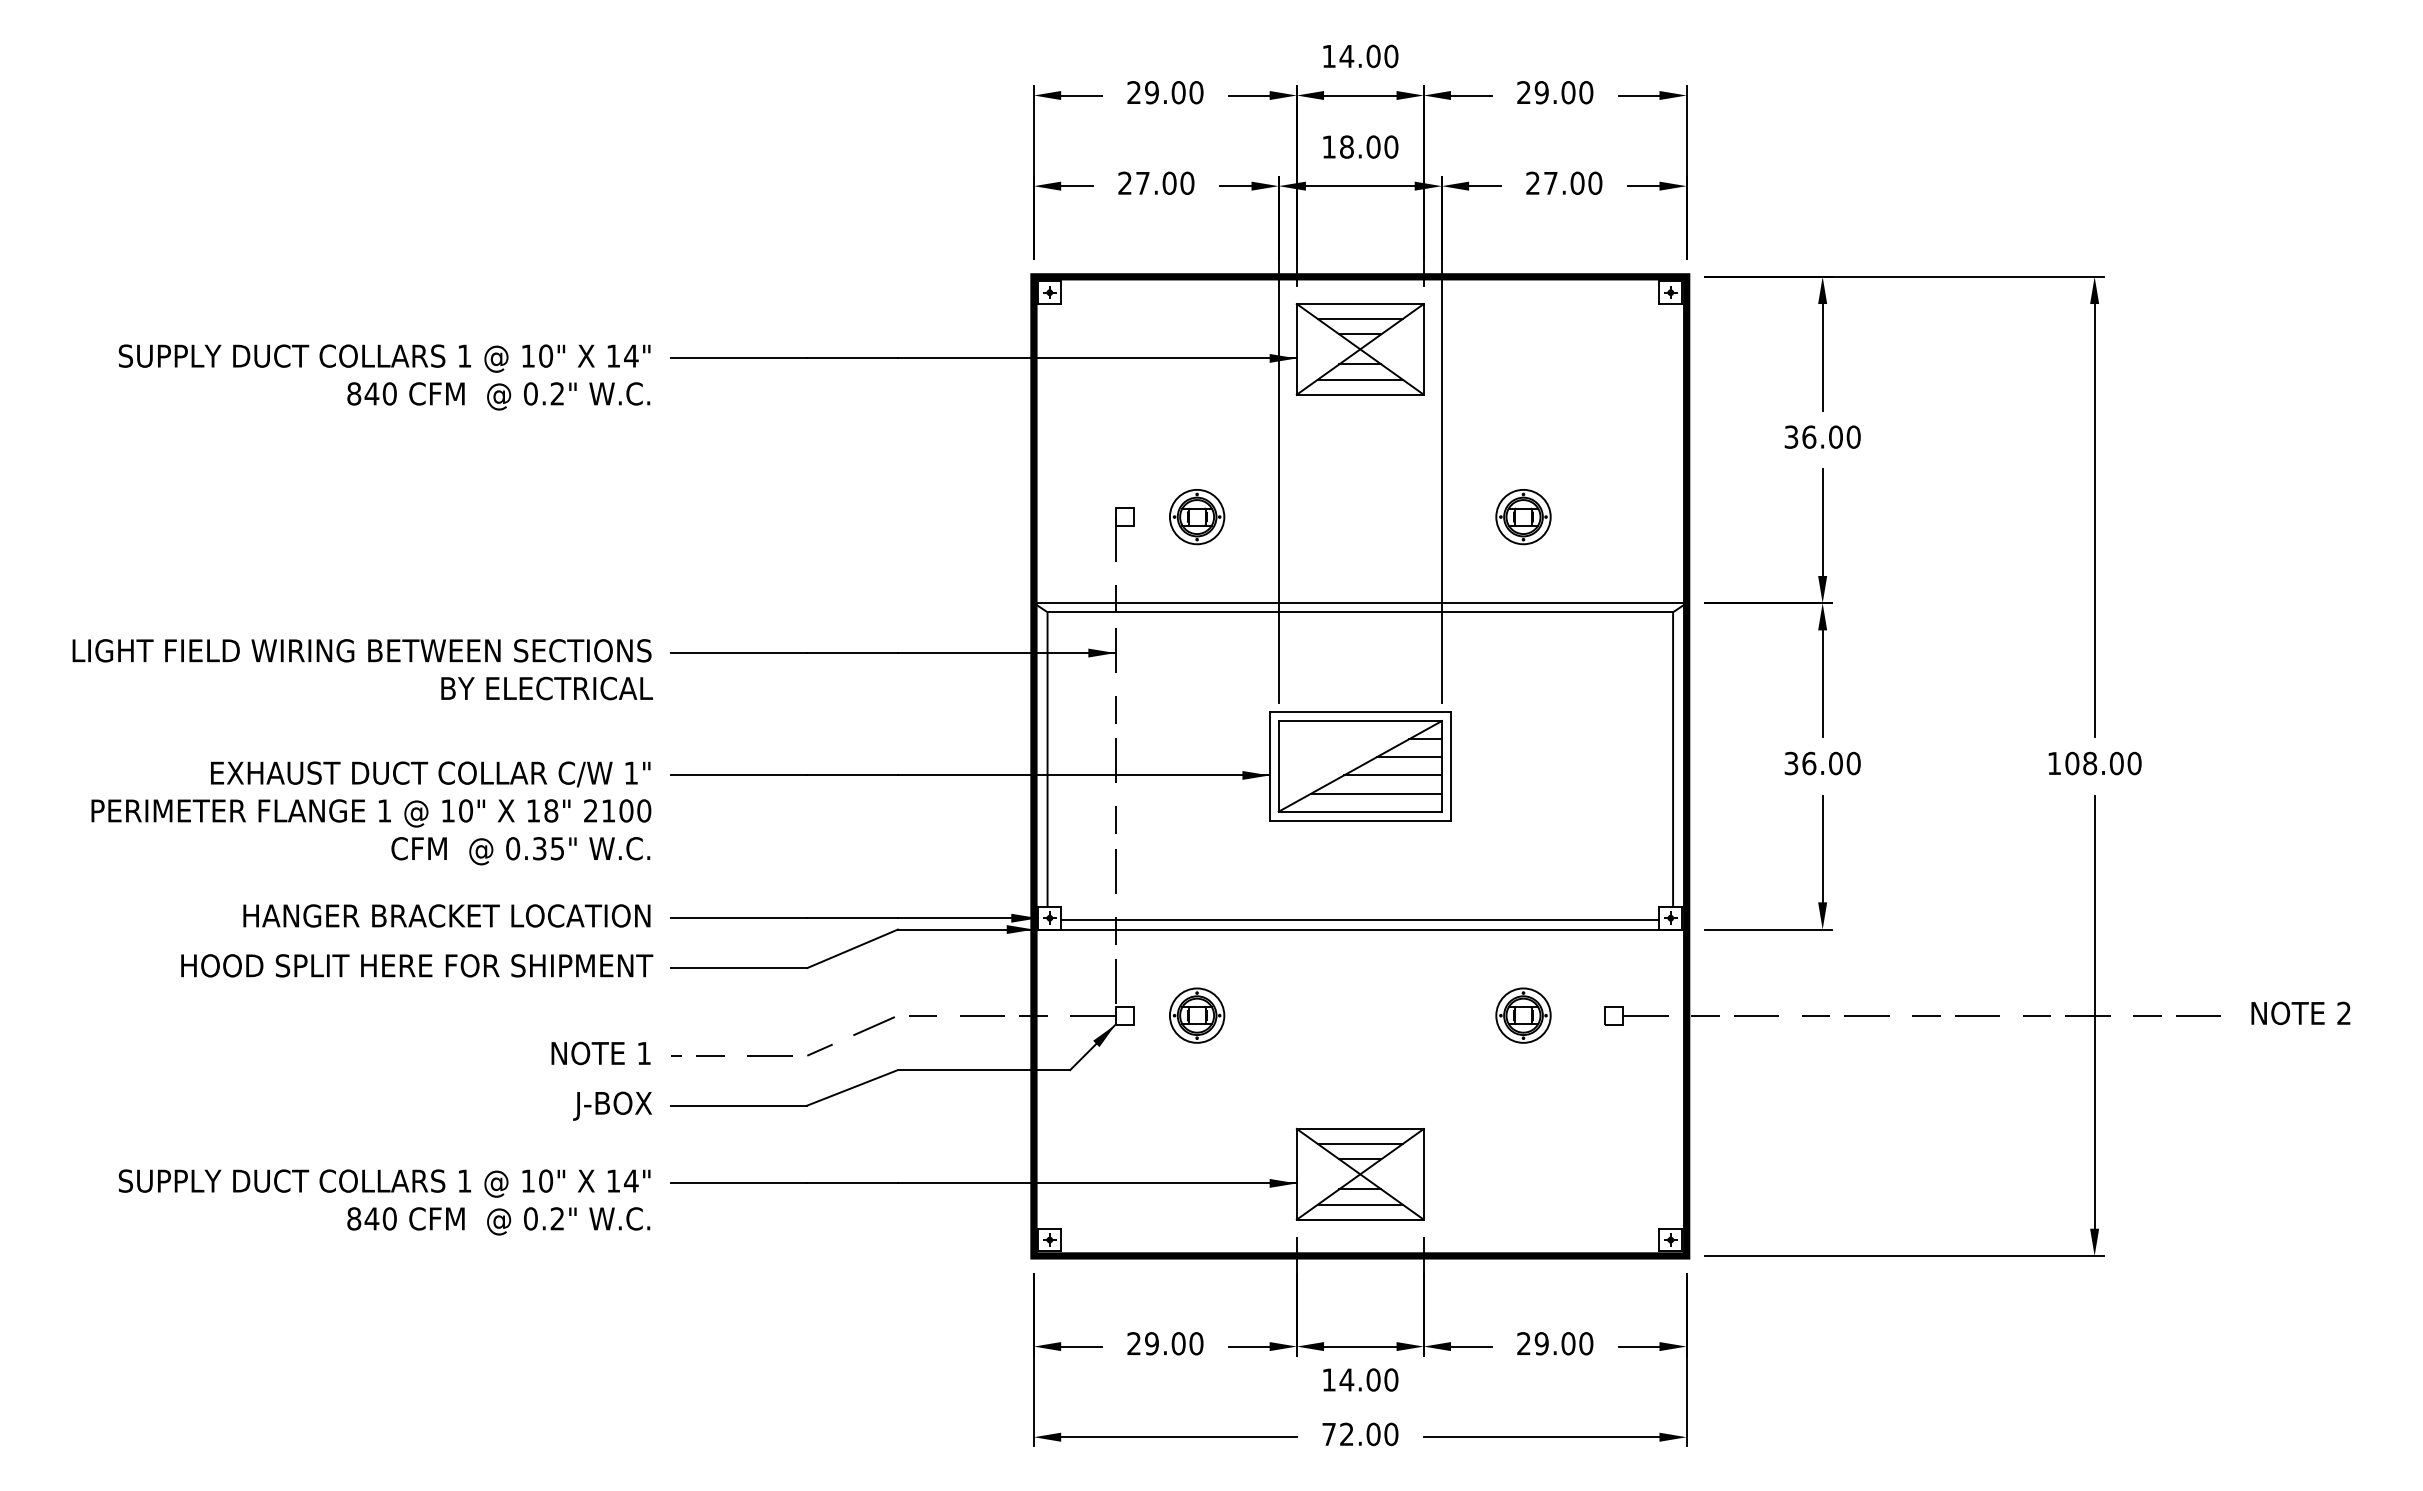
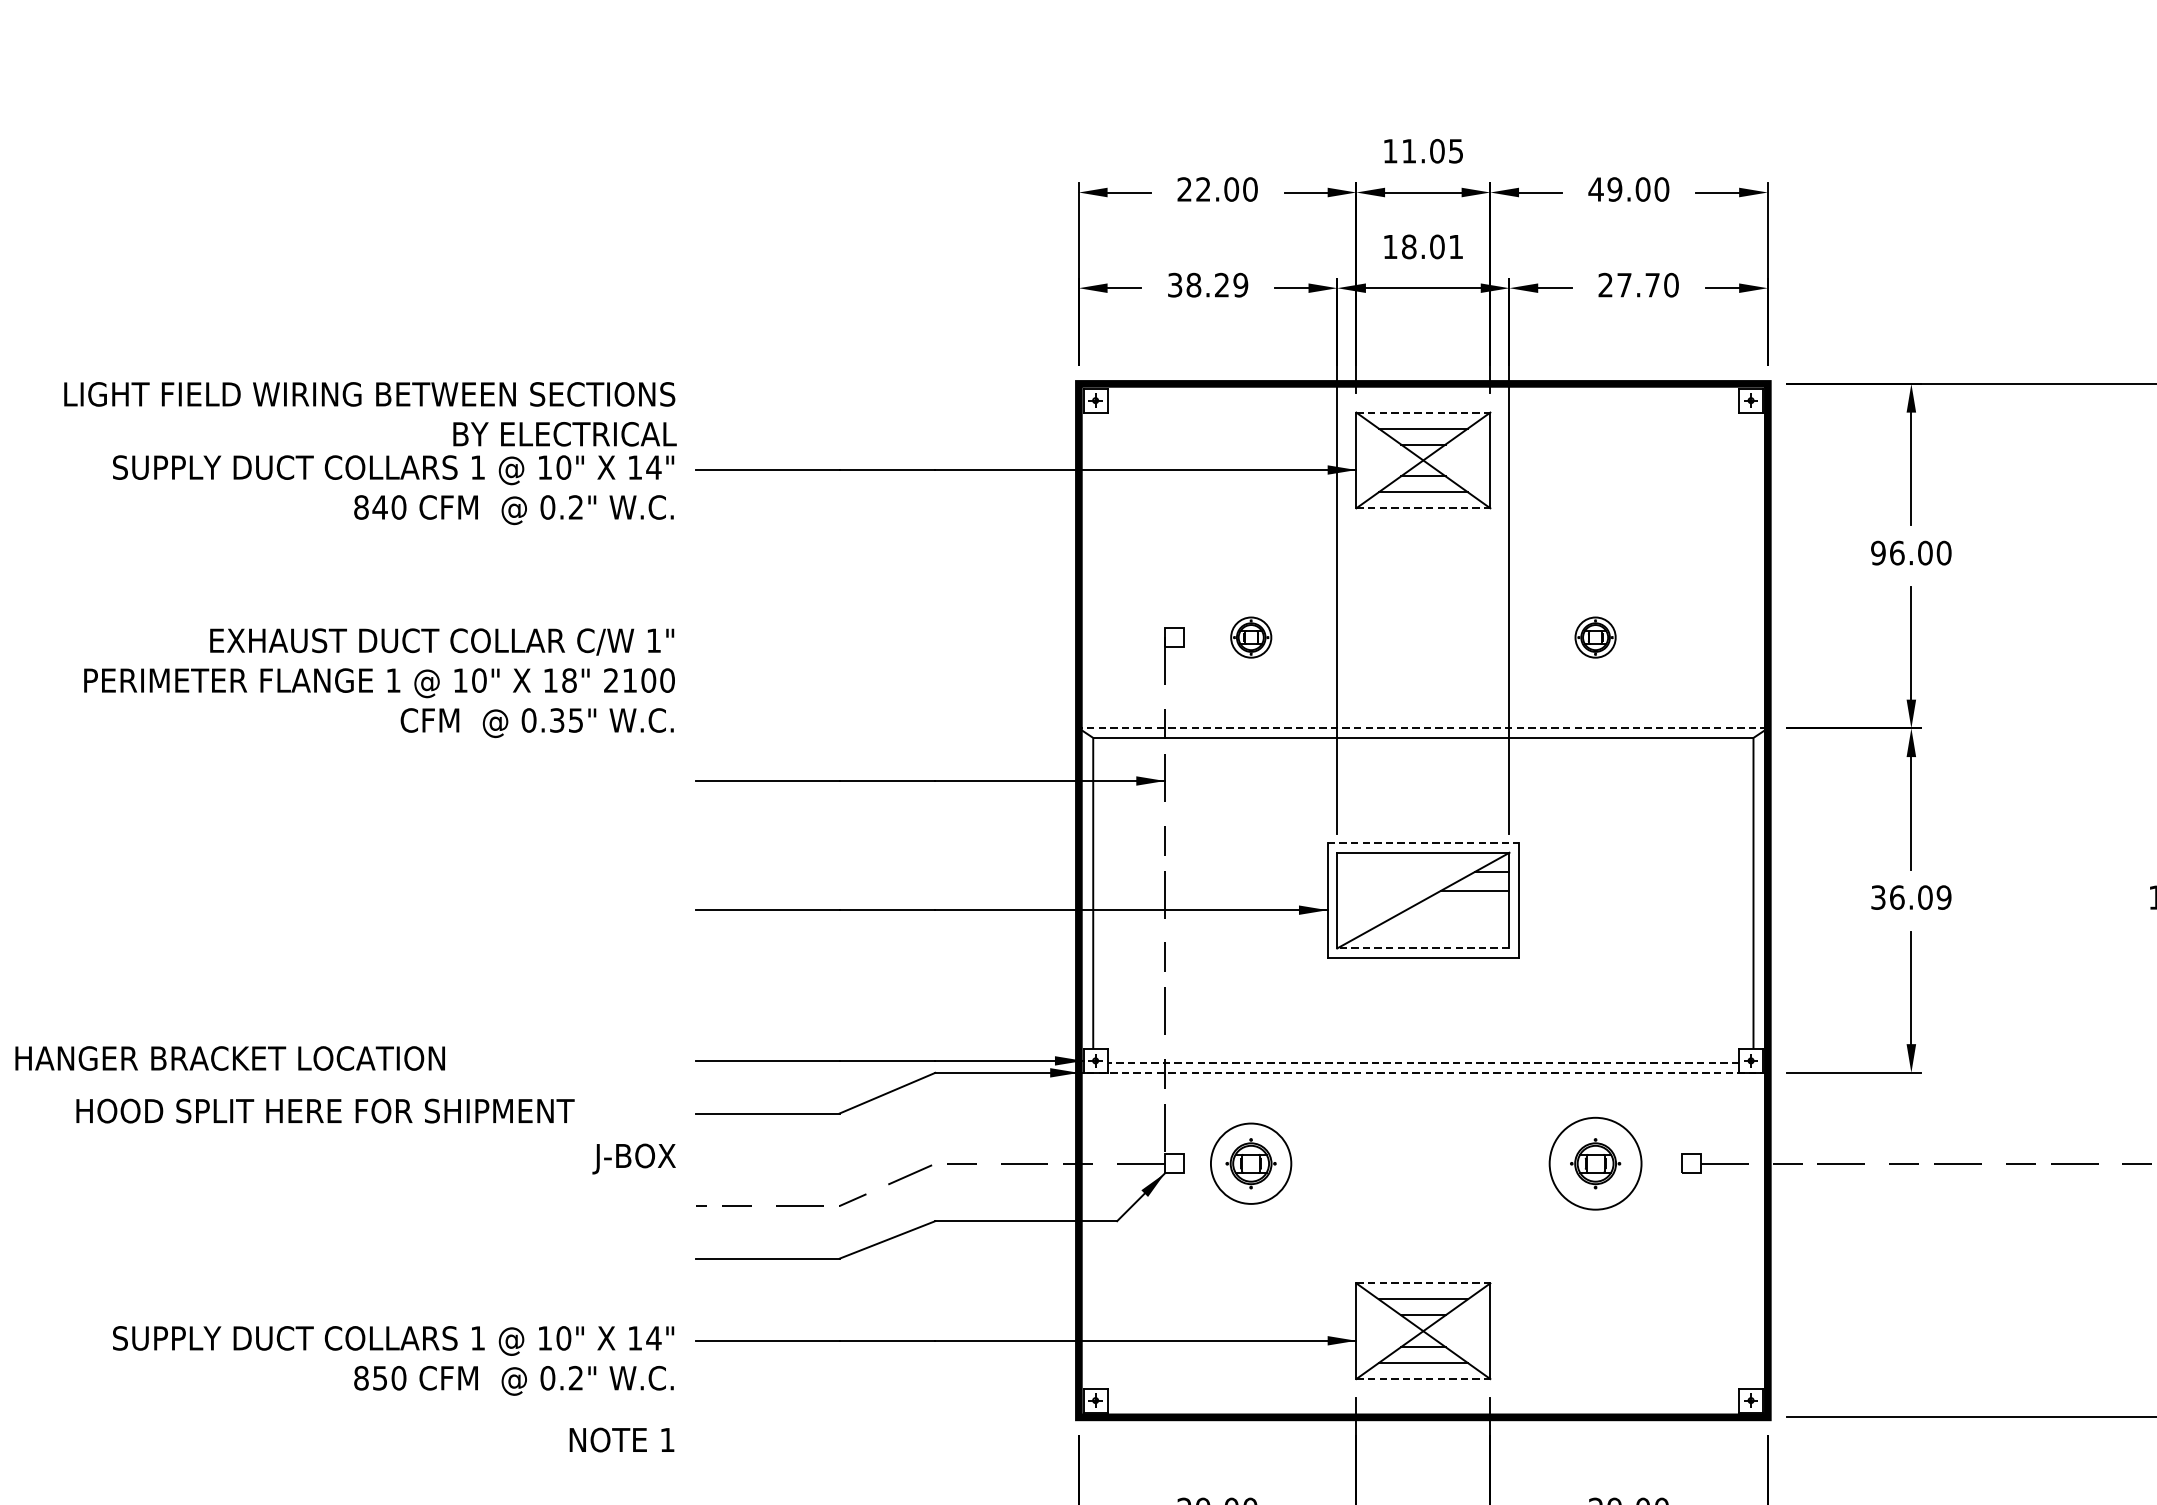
text: (1368, 56) -> (1431, 151), 14.00 -> 11.05
text: (1151, 92) -> (1202, 189), 29.00 -> 22.00
text: (1523, 92) -> (1595, 189), 29.00 -> 49.00
text: (1391, 146) -> (1456, 246), 18.00 -> 18.01
text: (1156, 182) -> (1208, 284), 27.00 -> 38.29
text: (1577, 182) -> (1652, 284), 27.00 -> 27.70
line: (1360, 304) -> (1423, 413), solid -> dashed
line: (1360, 394) -> (1423, 508), solid -> dashed
text: (1791, 436) -> (1878, 552), 36.00 -> 96.00
part: (1197, 517) -> (1251, 637), size x0.7
part: (1523, 517) -> (1595, 637), size x0.7
line: (1359, 603) -> (1422, 728), solid -> dashed
text: (362, 669) -> (370, 414), moved
line: (1360, 711) -> (1423, 842), solid -> dashed
text: (1853, 763) -> (1943, 897), 36.00 -> 36.09
line: (1392, 775) -> (1457, 910), removed
line: (1376, 793) -> (1440, 929), removed
line: (1360, 811) -> (1423, 948), solid -> dashed
text: (371, 813) -> (379, 683), moved
text: (446, 915) -> (229, 1058), moved
line: (1359, 920) -> (1422, 1063), solid -> dashed
line: (1359, 929) -> (1422, 1072), solid -> dashed
text: (417, 965) -> (325, 1110), moved
circle: (1196, 1015) -> (1250, 1163), size x1.4
circle: (1523, 1015) -> (1595, 1163), size x1.6
text: (600, 1053) -> (621, 1440), moved
text: (612, 1105) -> (634, 1158), moved
line: (1360, 1129) -> (1423, 1283), solid -> dashed
text: (371, 1218) -> (379, 1377), 840 -> 850
line: (1360, 1219) -> (1423, 1378), solid -> dashed

